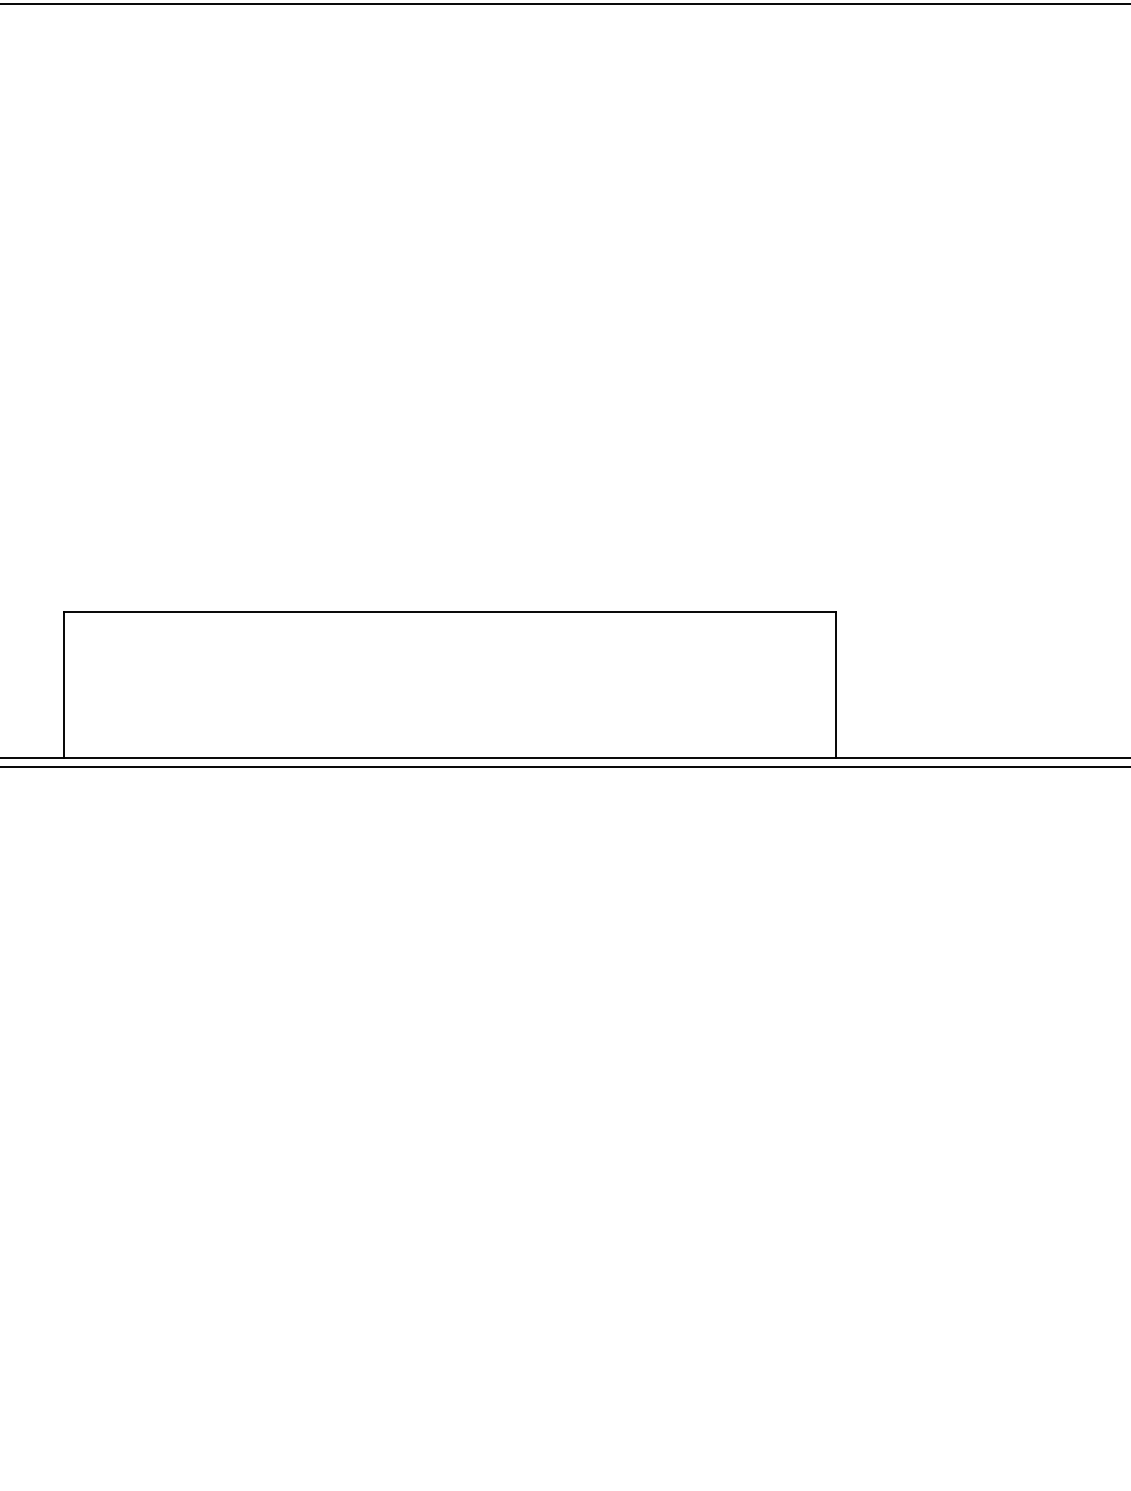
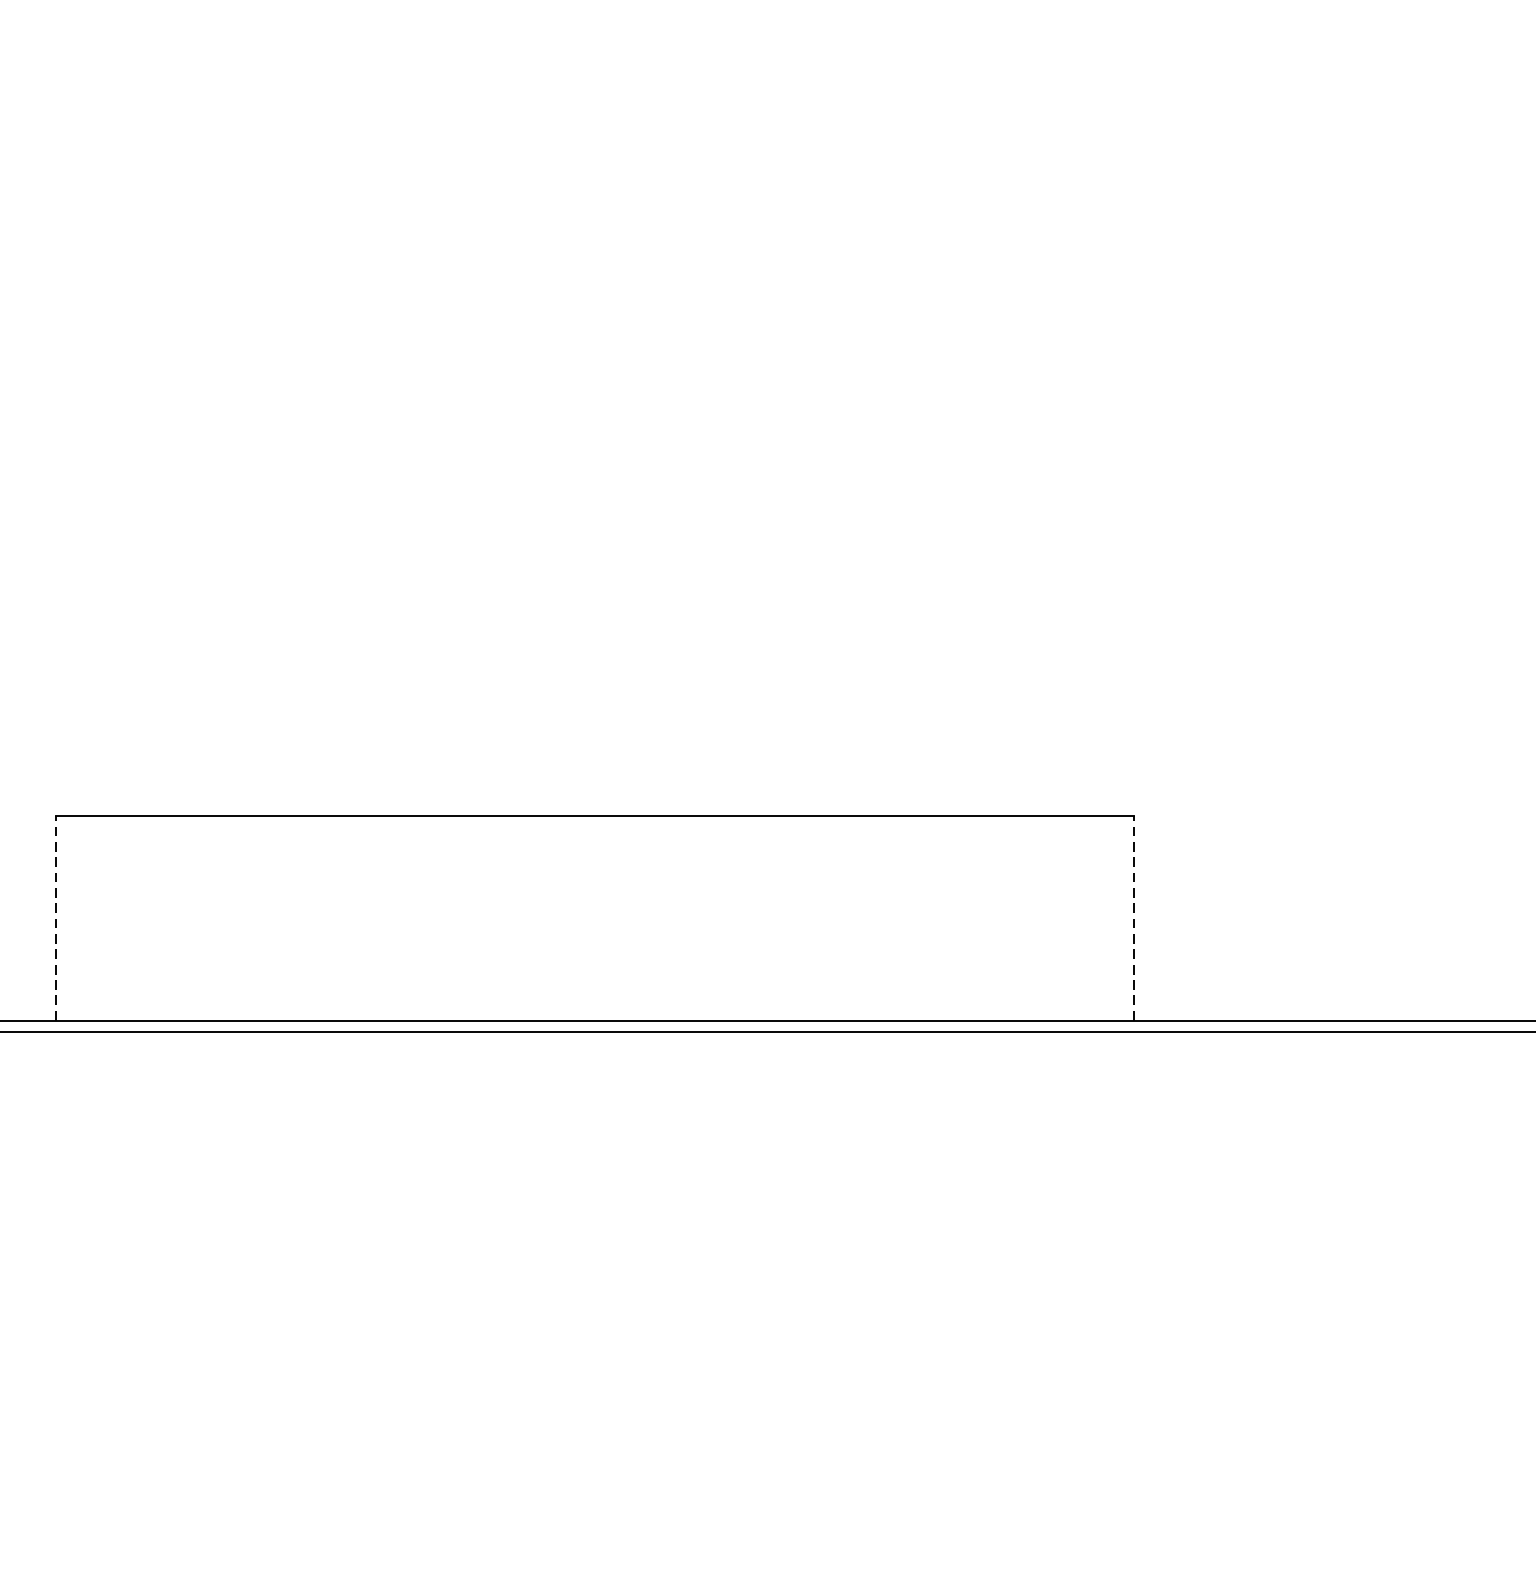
line: (63, 684) -> (55, 917), solid -> dashed
line: (836, 684) -> (1134, 917), solid -> dashed

